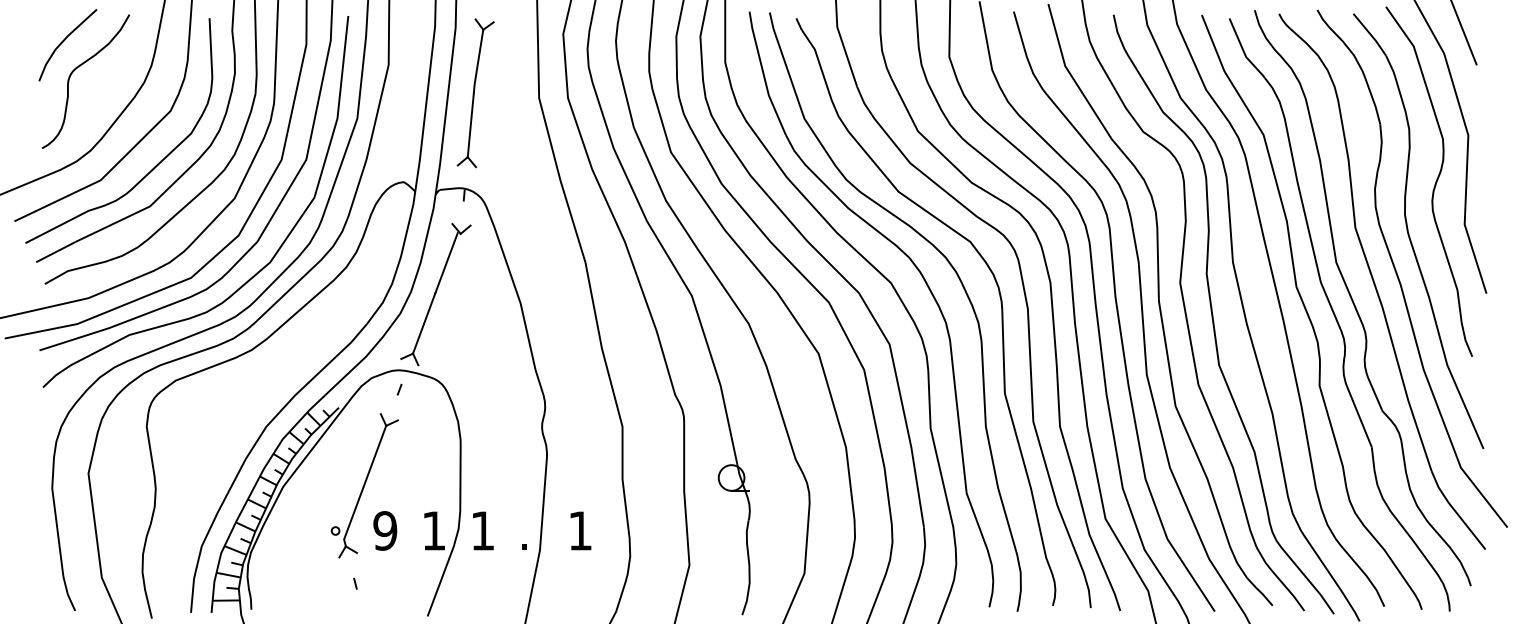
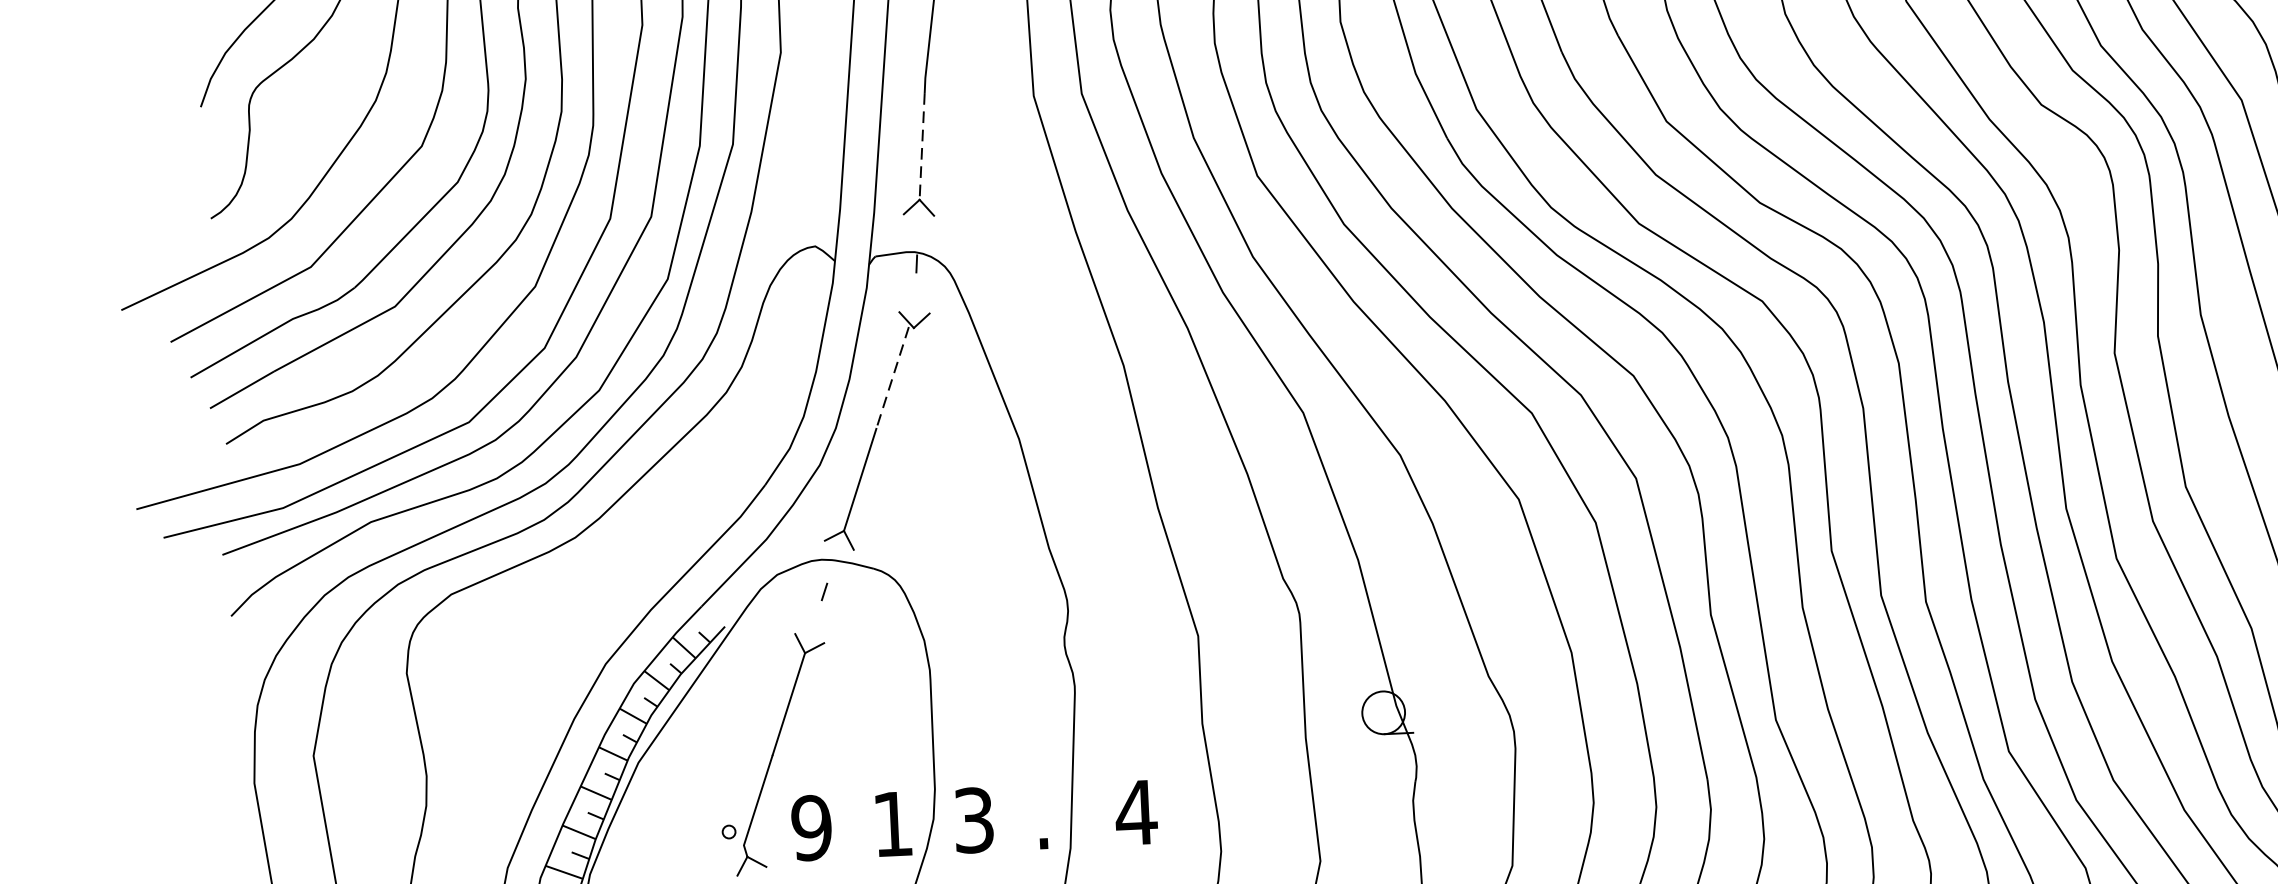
line: (470, 125) -> (921, 146), solid -> dashed
line: (446, 263) -> (892, 378), solid -> dashed
text: (482, 530) -> (973, 819), 1 -> 3
text: (579, 530) -> (1134, 812), 1 -> 4

